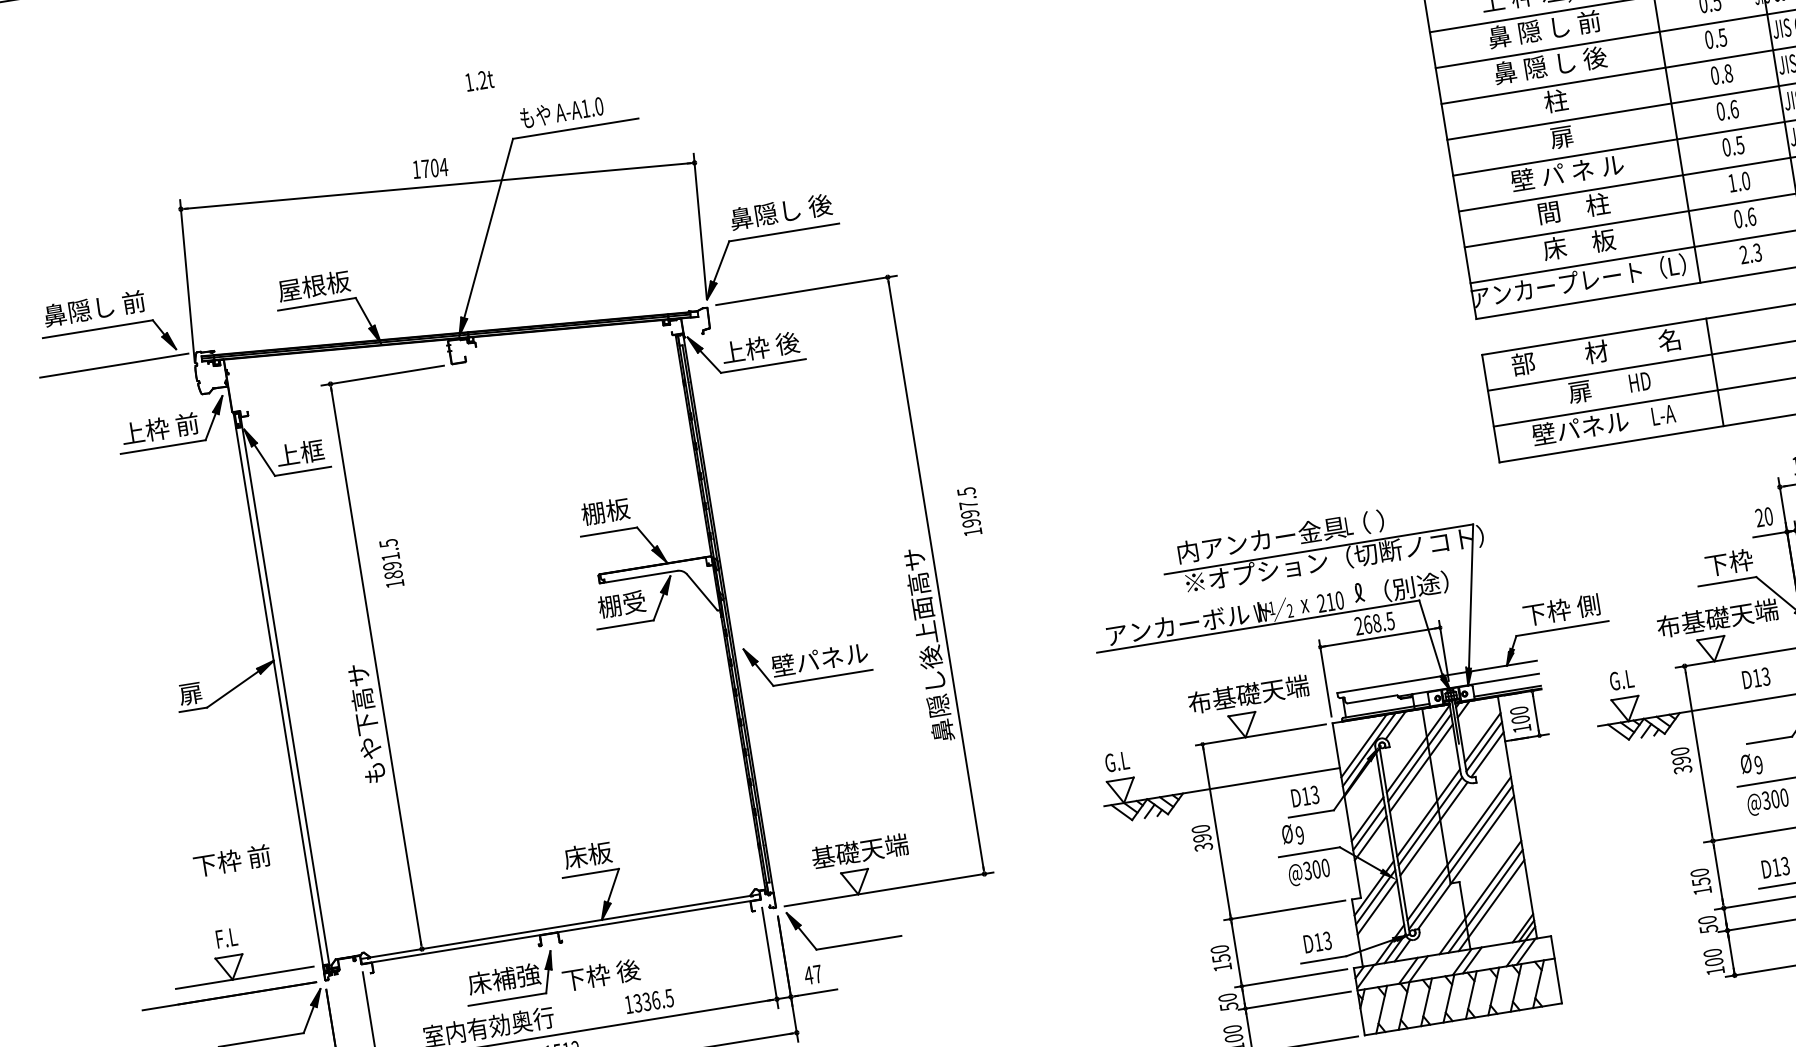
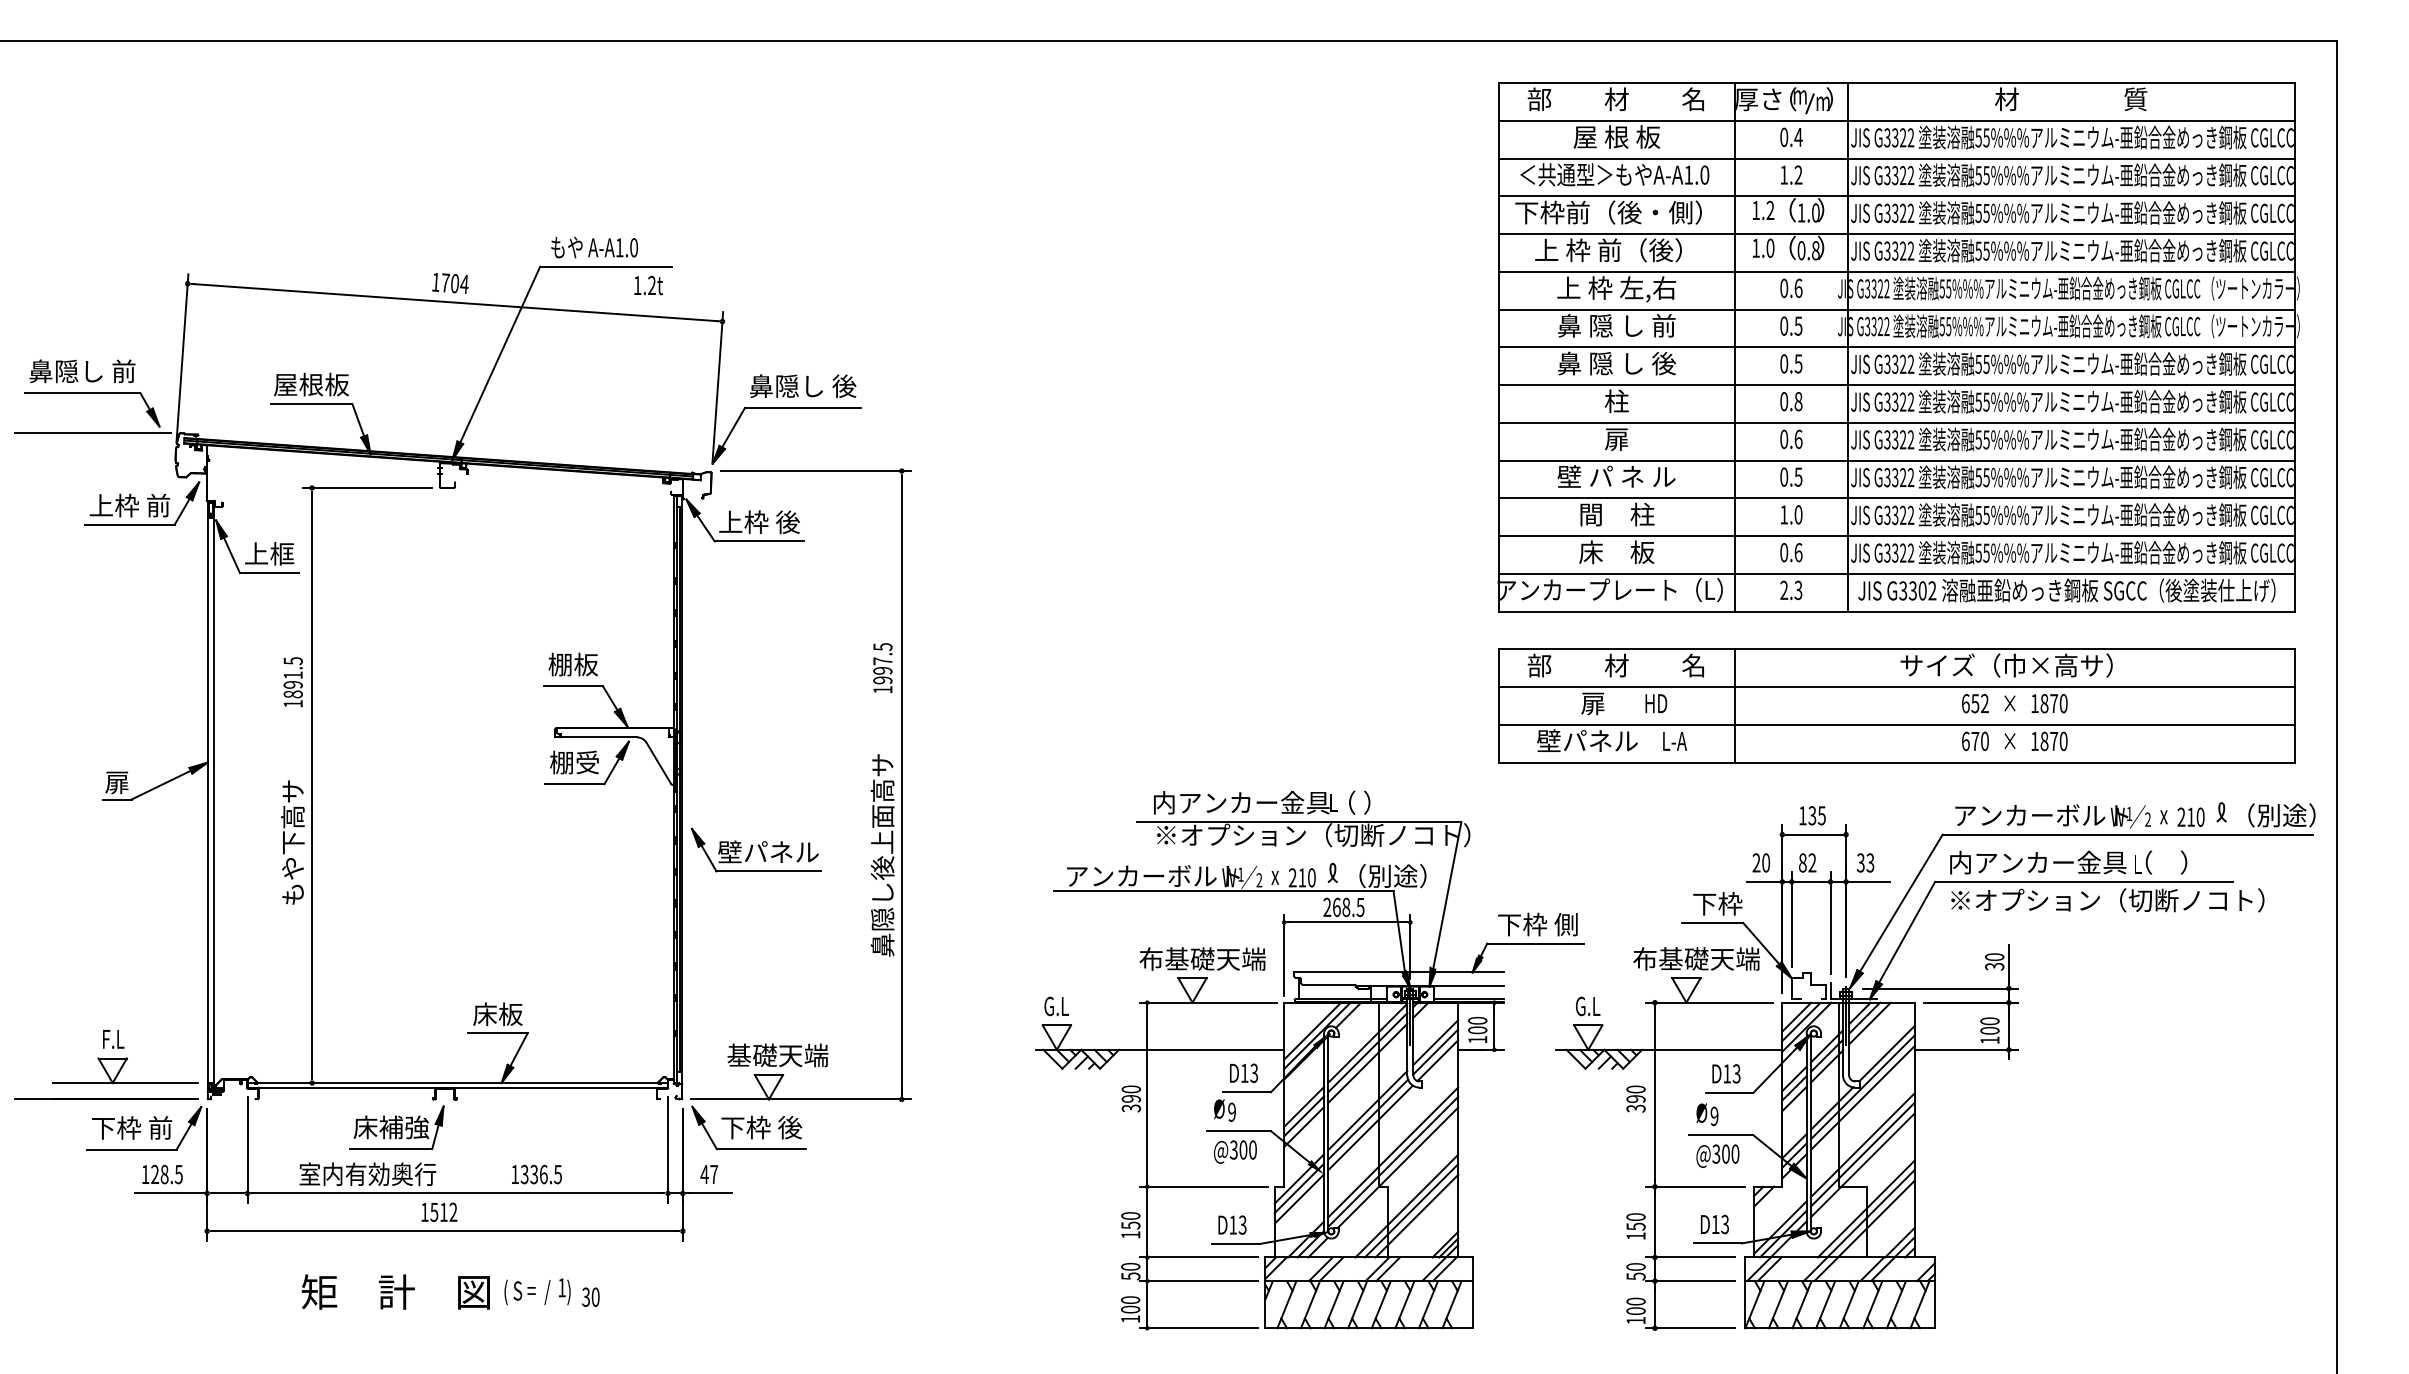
text: (479, 80) -> (648, 285), moved
text: (969, 512) -> (882, 668), moved
text: (391, 563) -> (292, 682), moved
text: (1756, 677) -> (1726, 1073), moved
text: (232, 860) -> (132, 1127), moved
text: (601, 975) -> (761, 1127), moved

